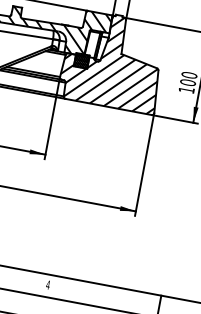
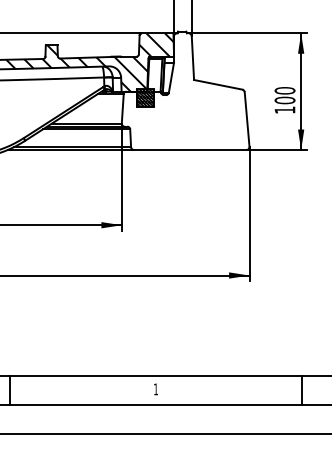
hatch: (113, 61) -> (185, 91), removed
text: (47, 285) -> (155, 389), 4 -> 1

